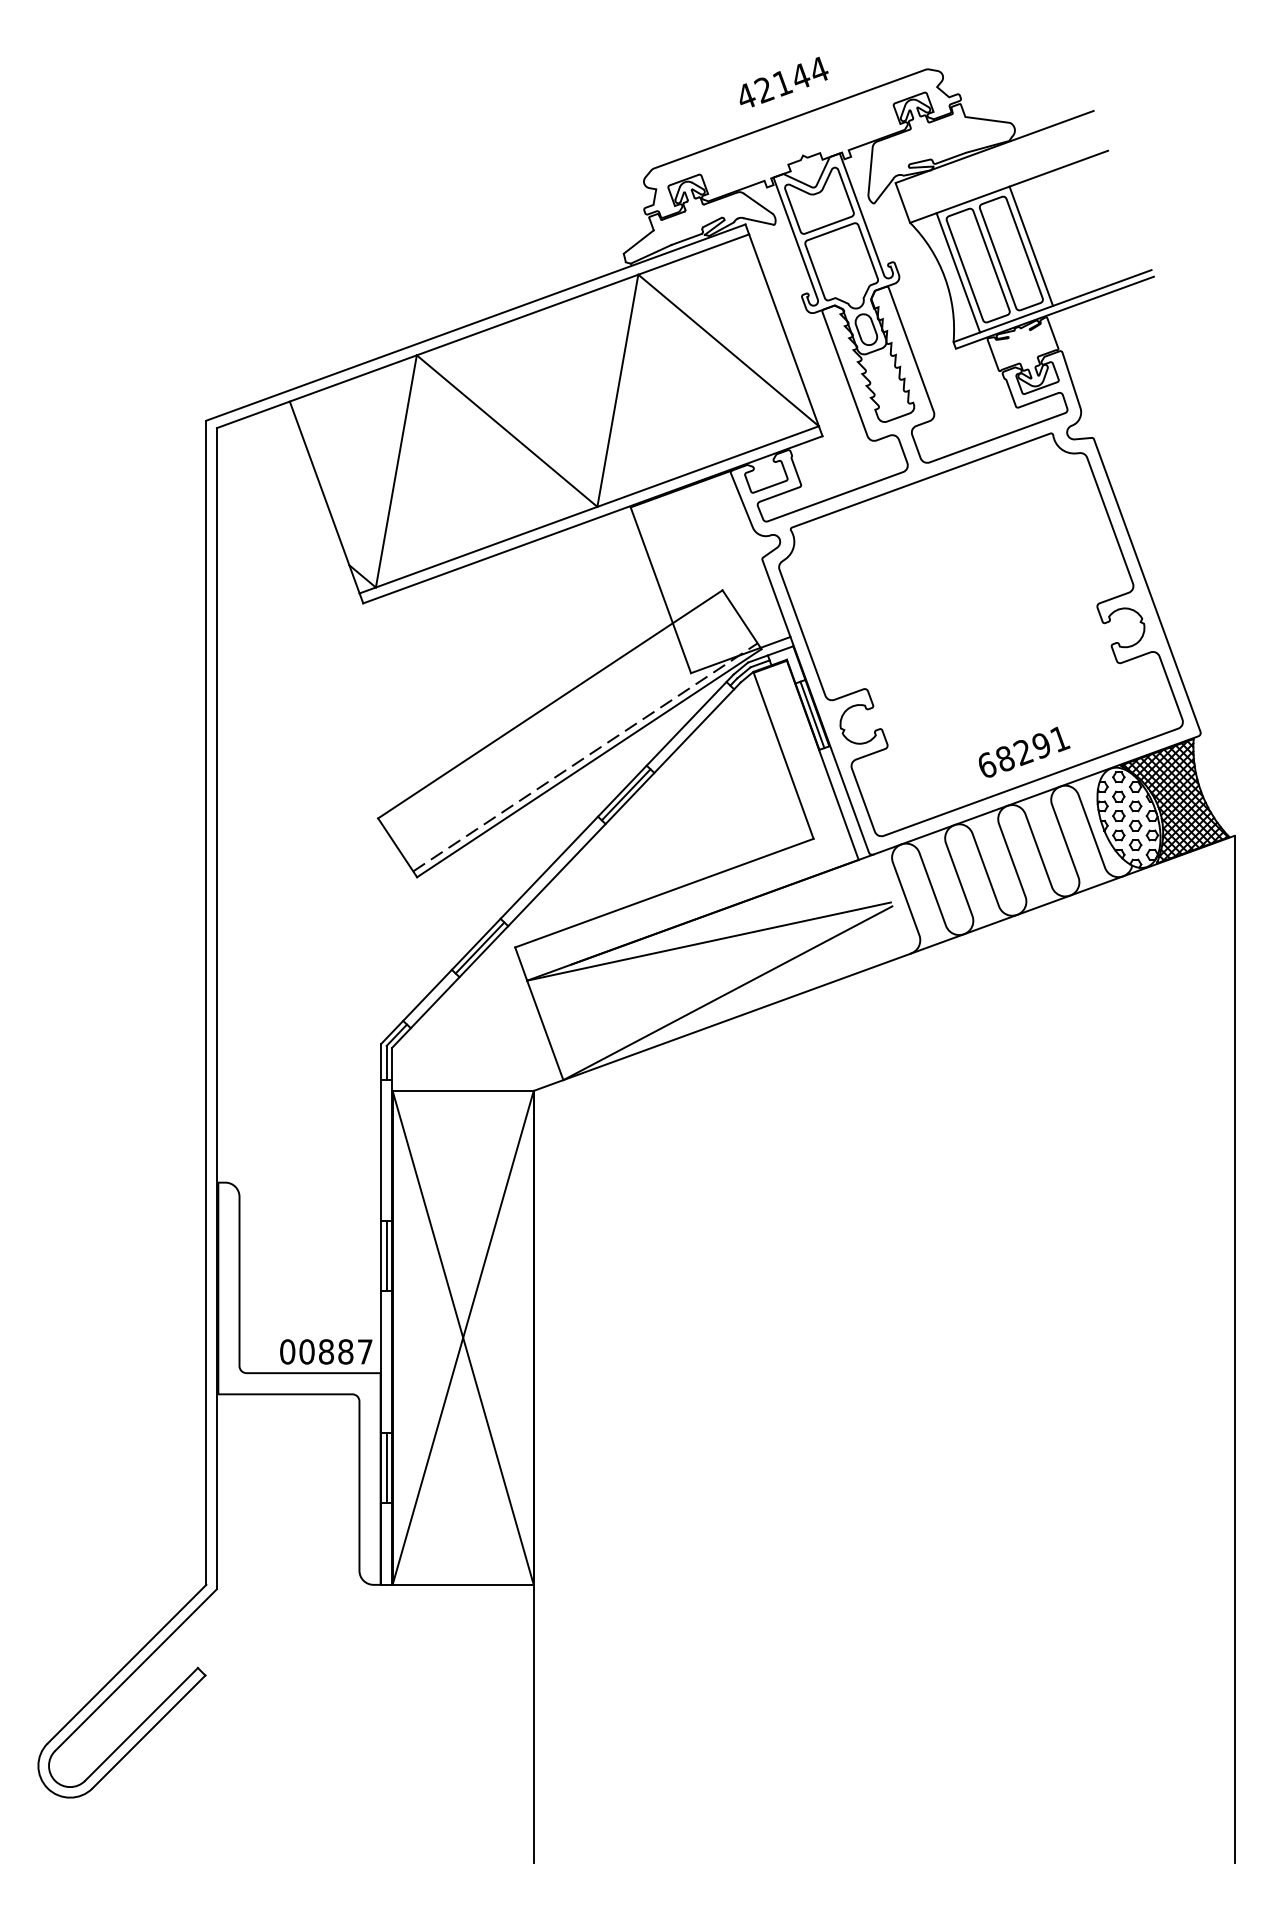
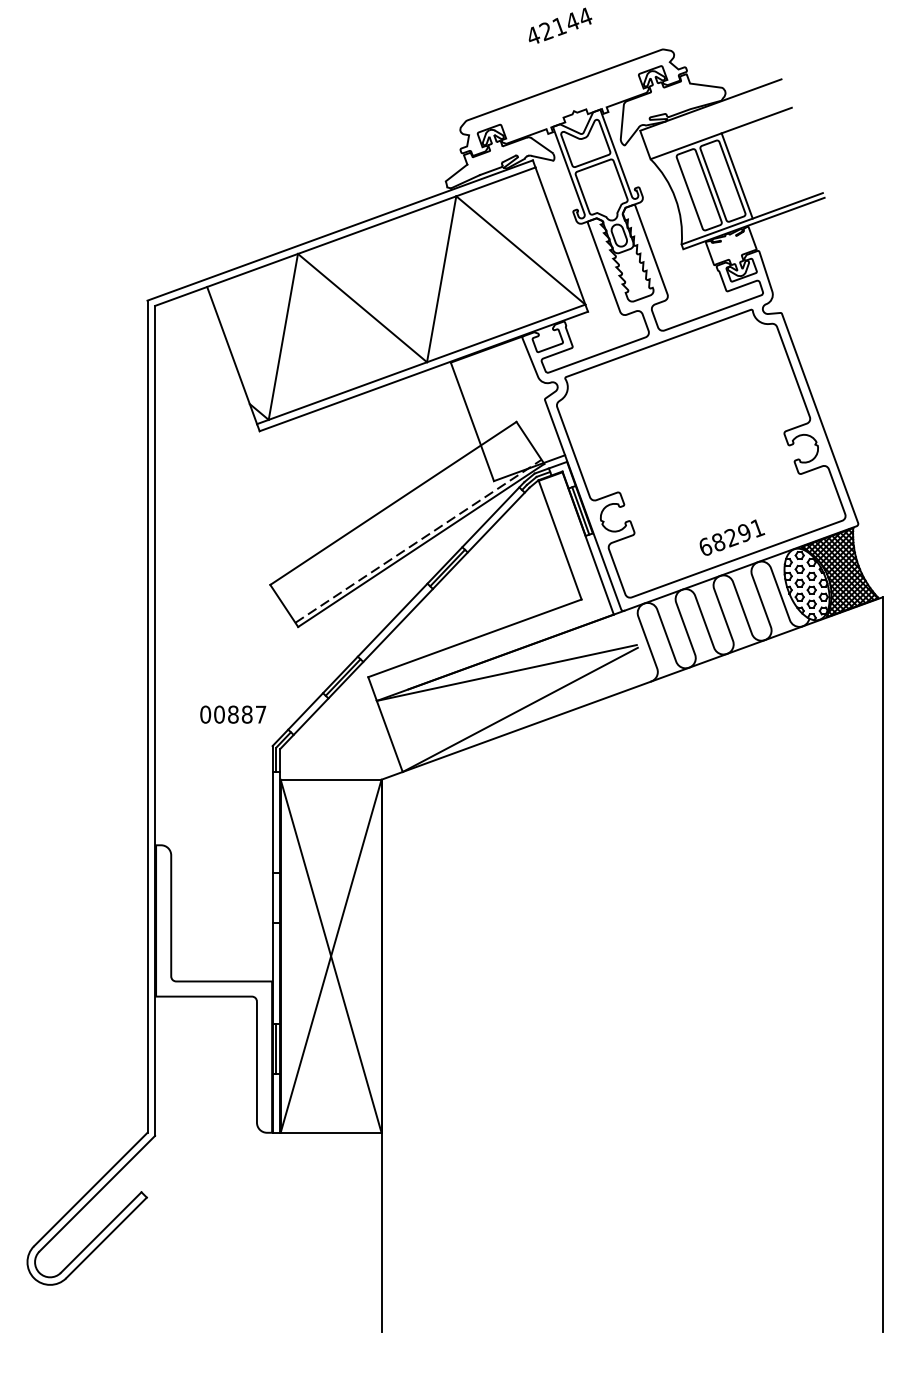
text: (783, 81) -> (560, 25), moved
line: (958, 272) -> (685, 194), removed
line: (386, 1255) -> (276, 897), removed
text: (326, 1351) -> (233, 714), moved

